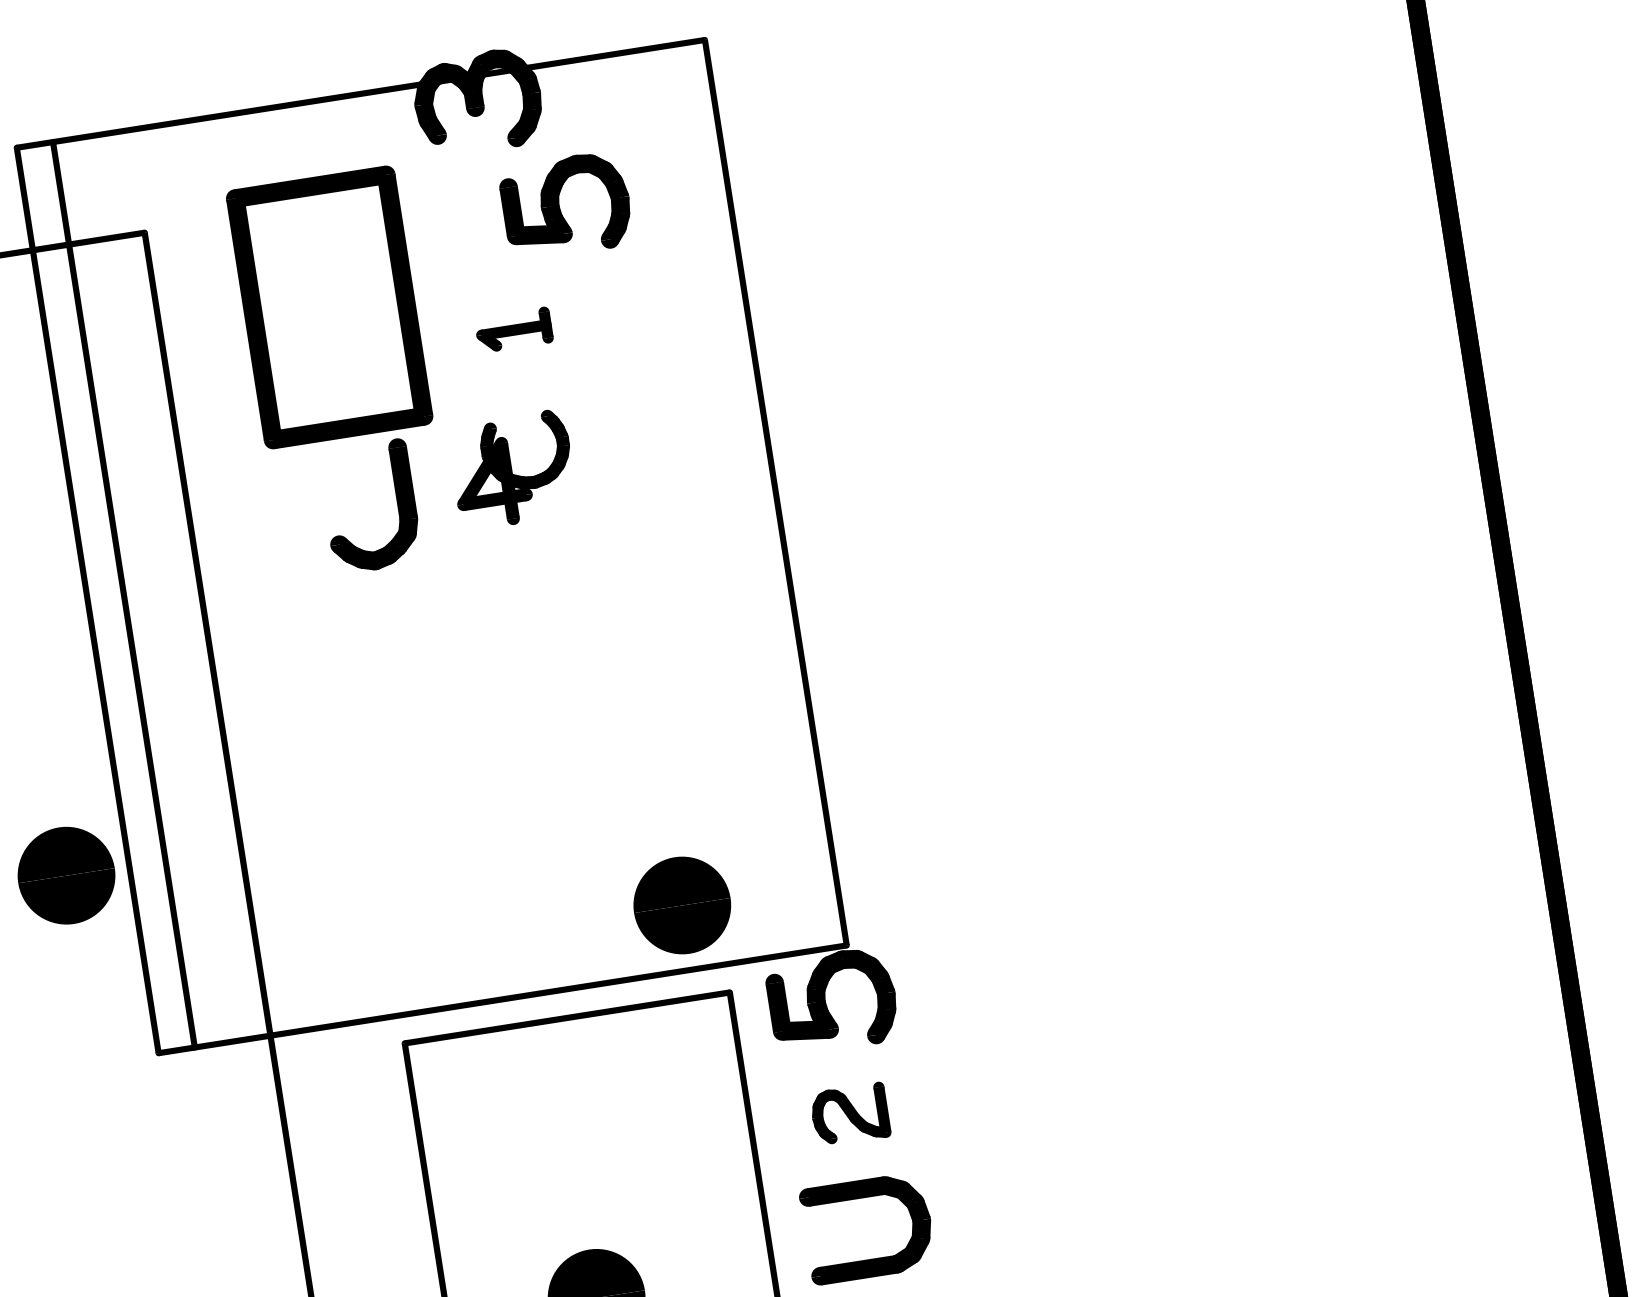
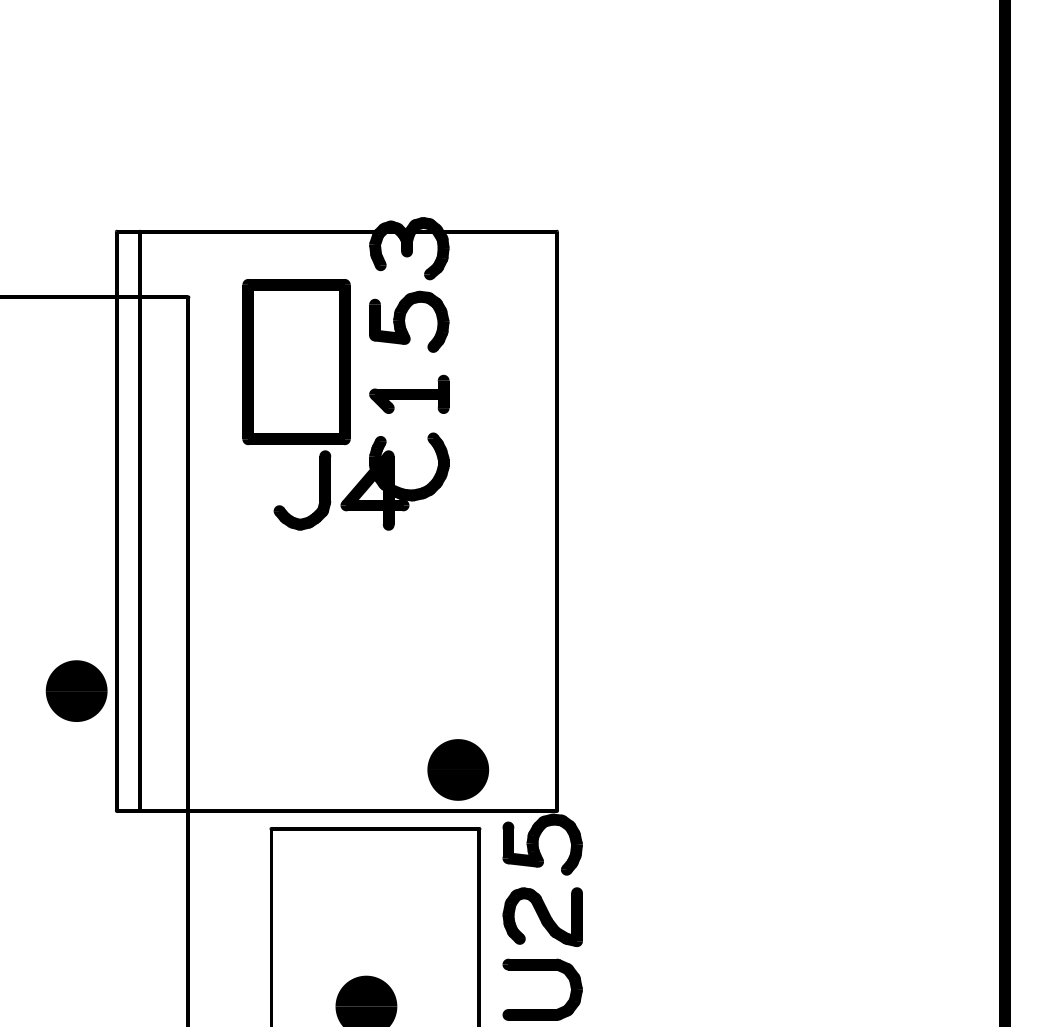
part: (566, 205) -> (409, 321), moved
part: (513, 328) -> (409, 393), size x1.67
part: (512, 470) -> (394, 481), size x1.43
part: (849, 1113) -> (542, 916), size x1.67

